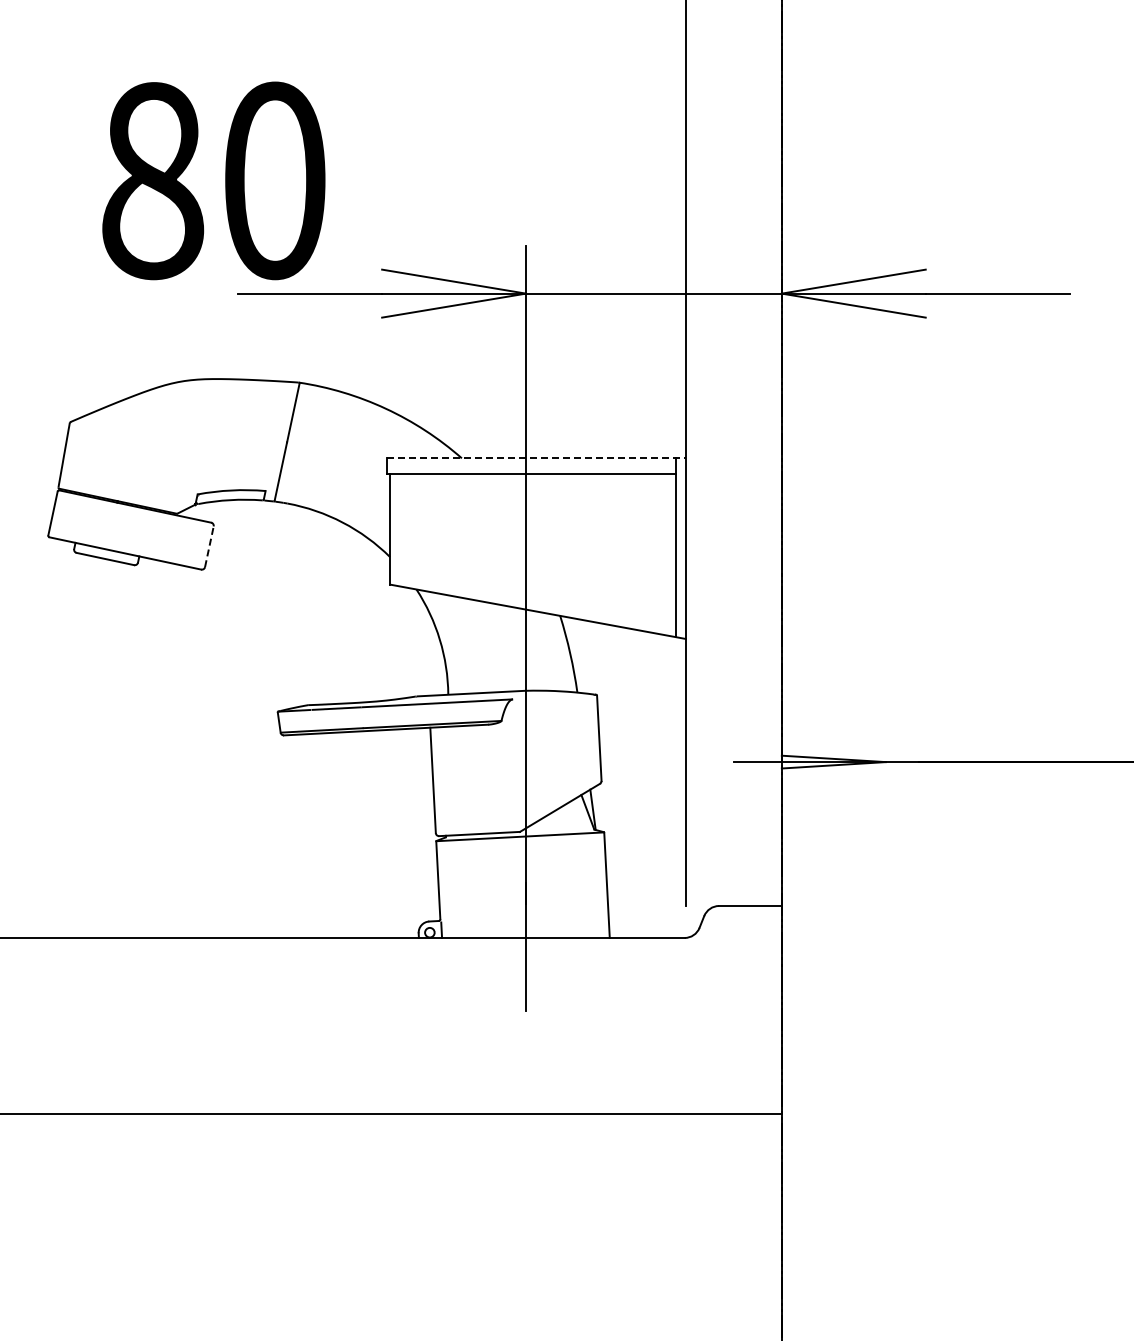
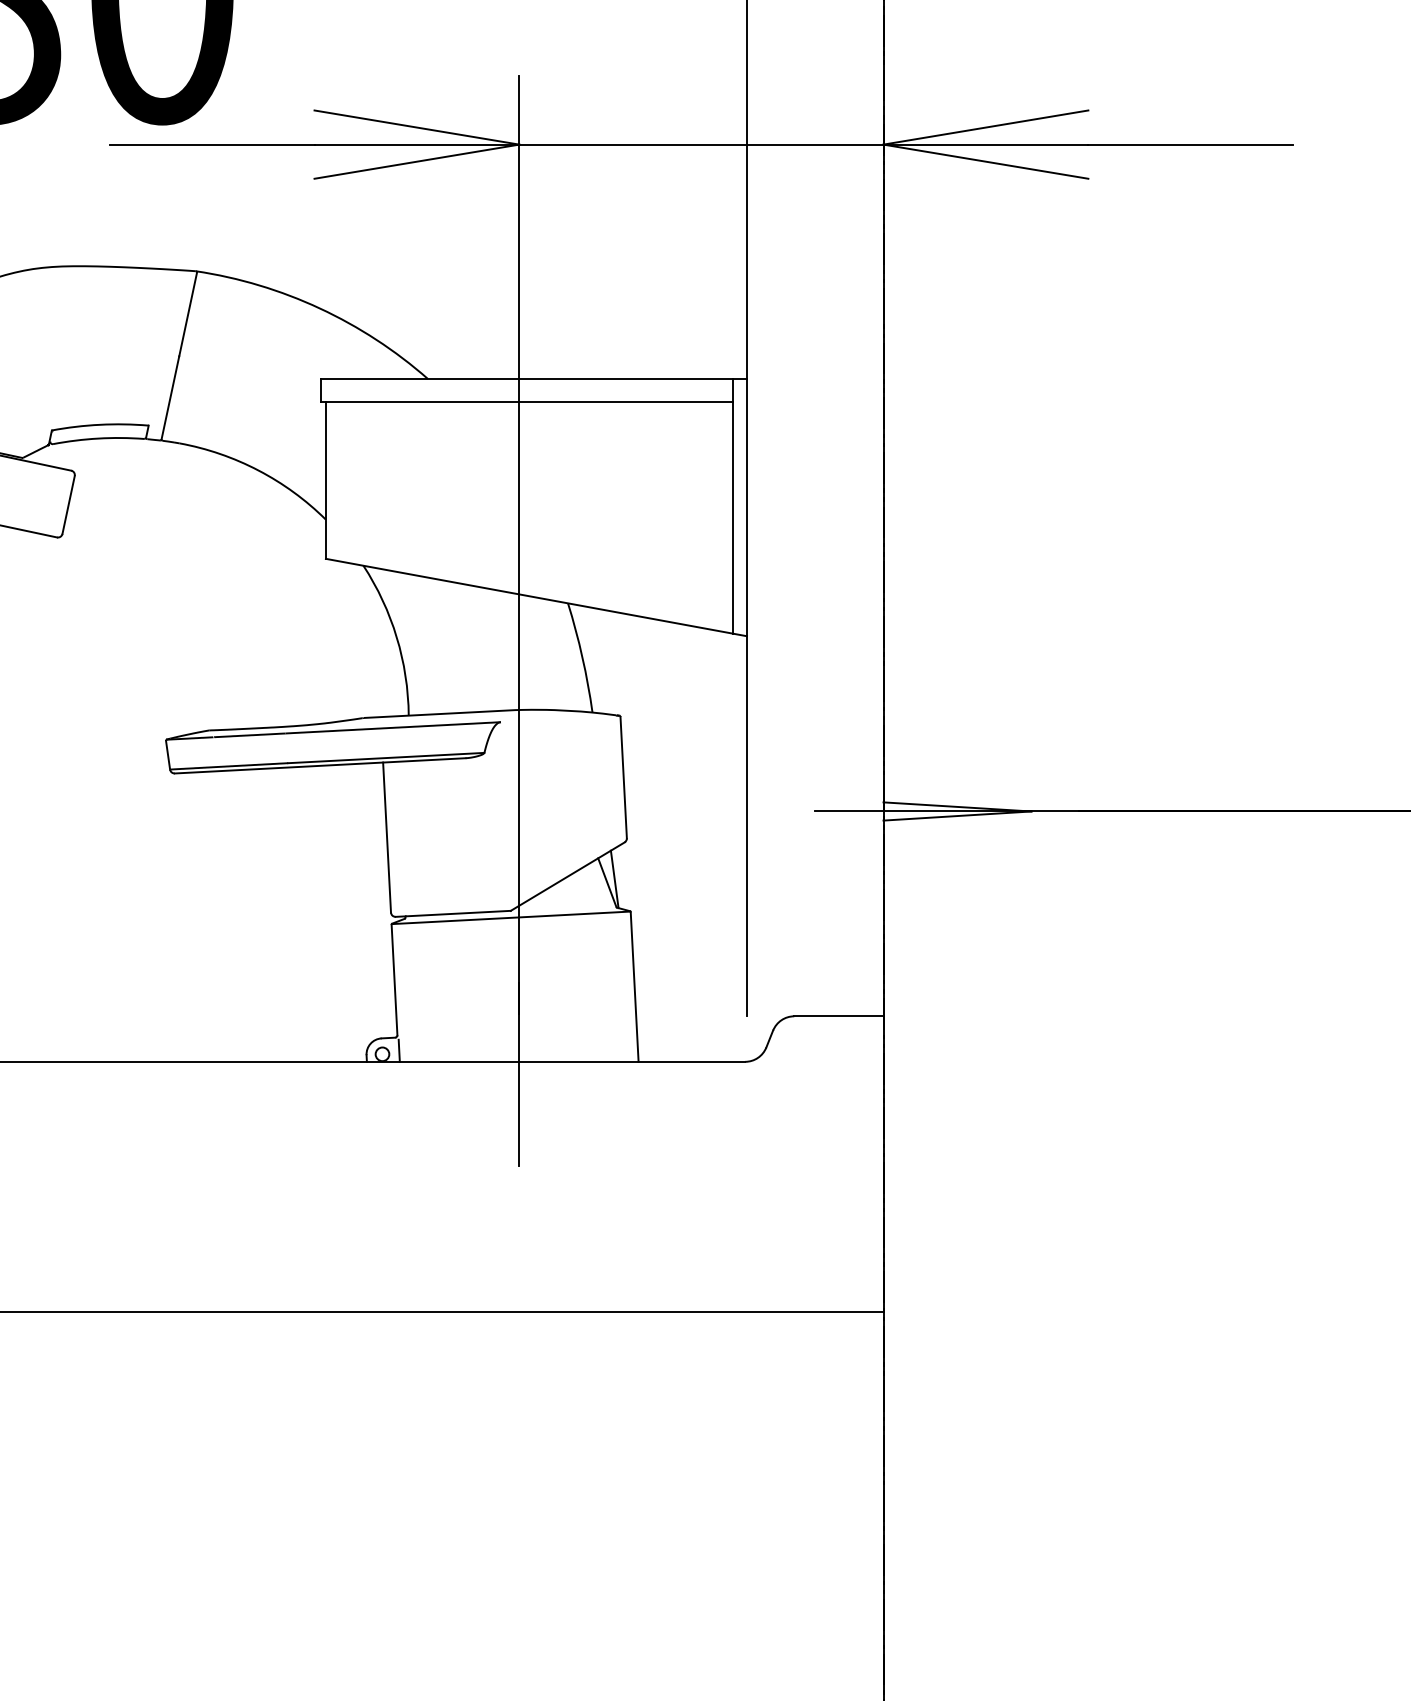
line: (536, 458) -> (534, 379), dashed -> solid
line: (209, 546) -> (68, 504), dashed -> solid

